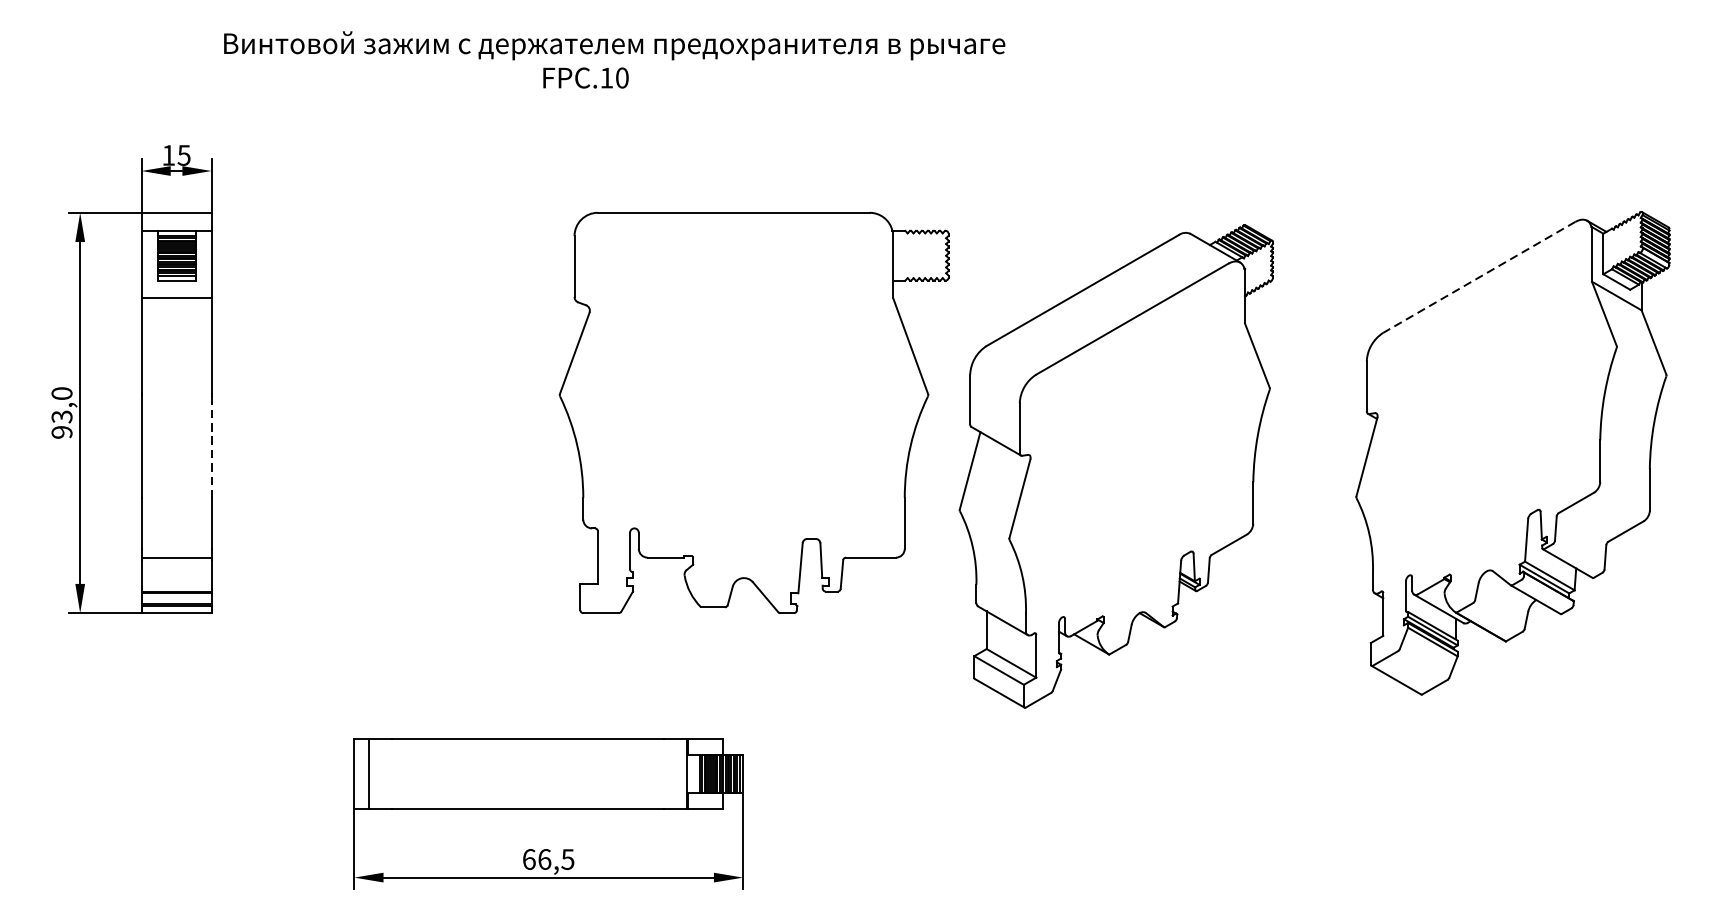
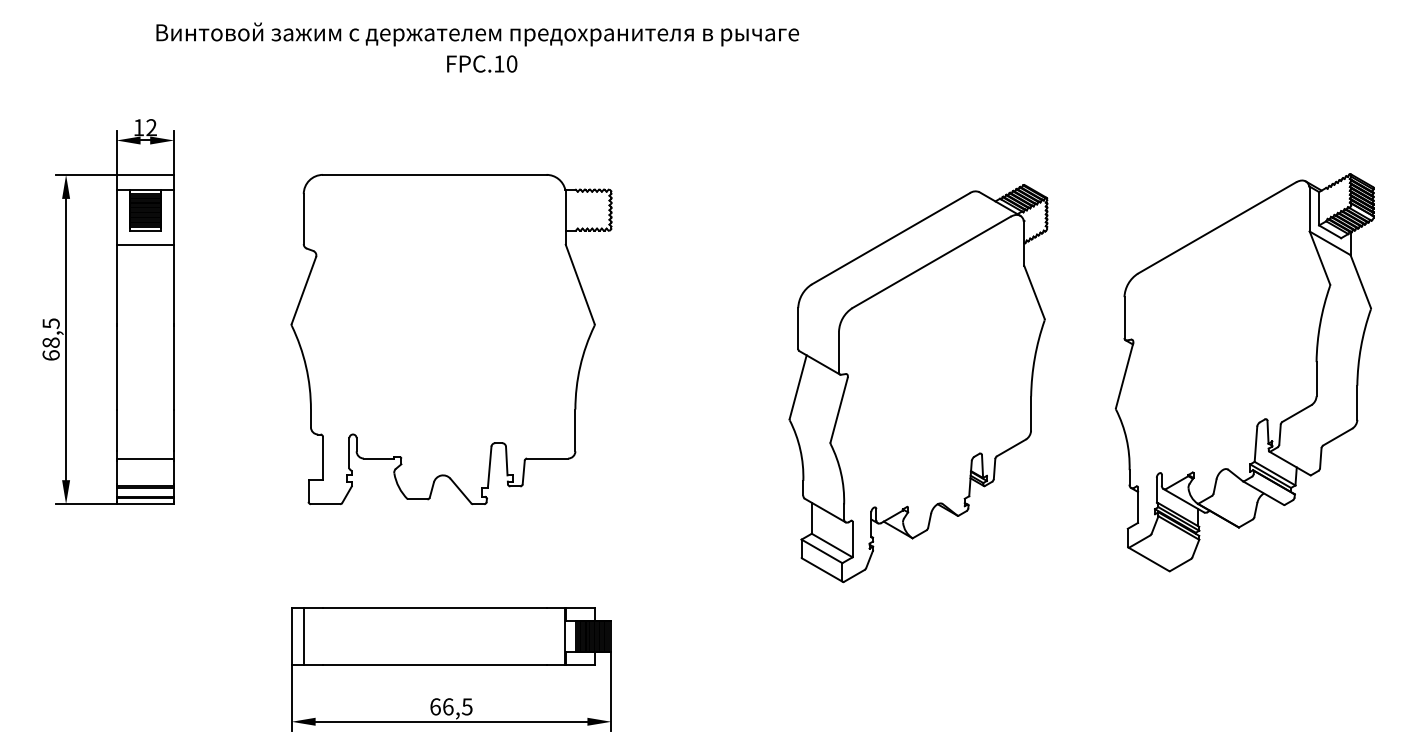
text: (614, 45) -> (477, 34), moved
text: (184, 155) -> (151, 127), 15 -> 12
line: (1478, 277) -> (1216, 228), dashed -> solid
text: (61, 412) -> (50, 339), 93,0 -> 68,5
part: (754, 412) -> (451, 339), moved
line: (211, 446) -> (174, 367), dashed -> solid

